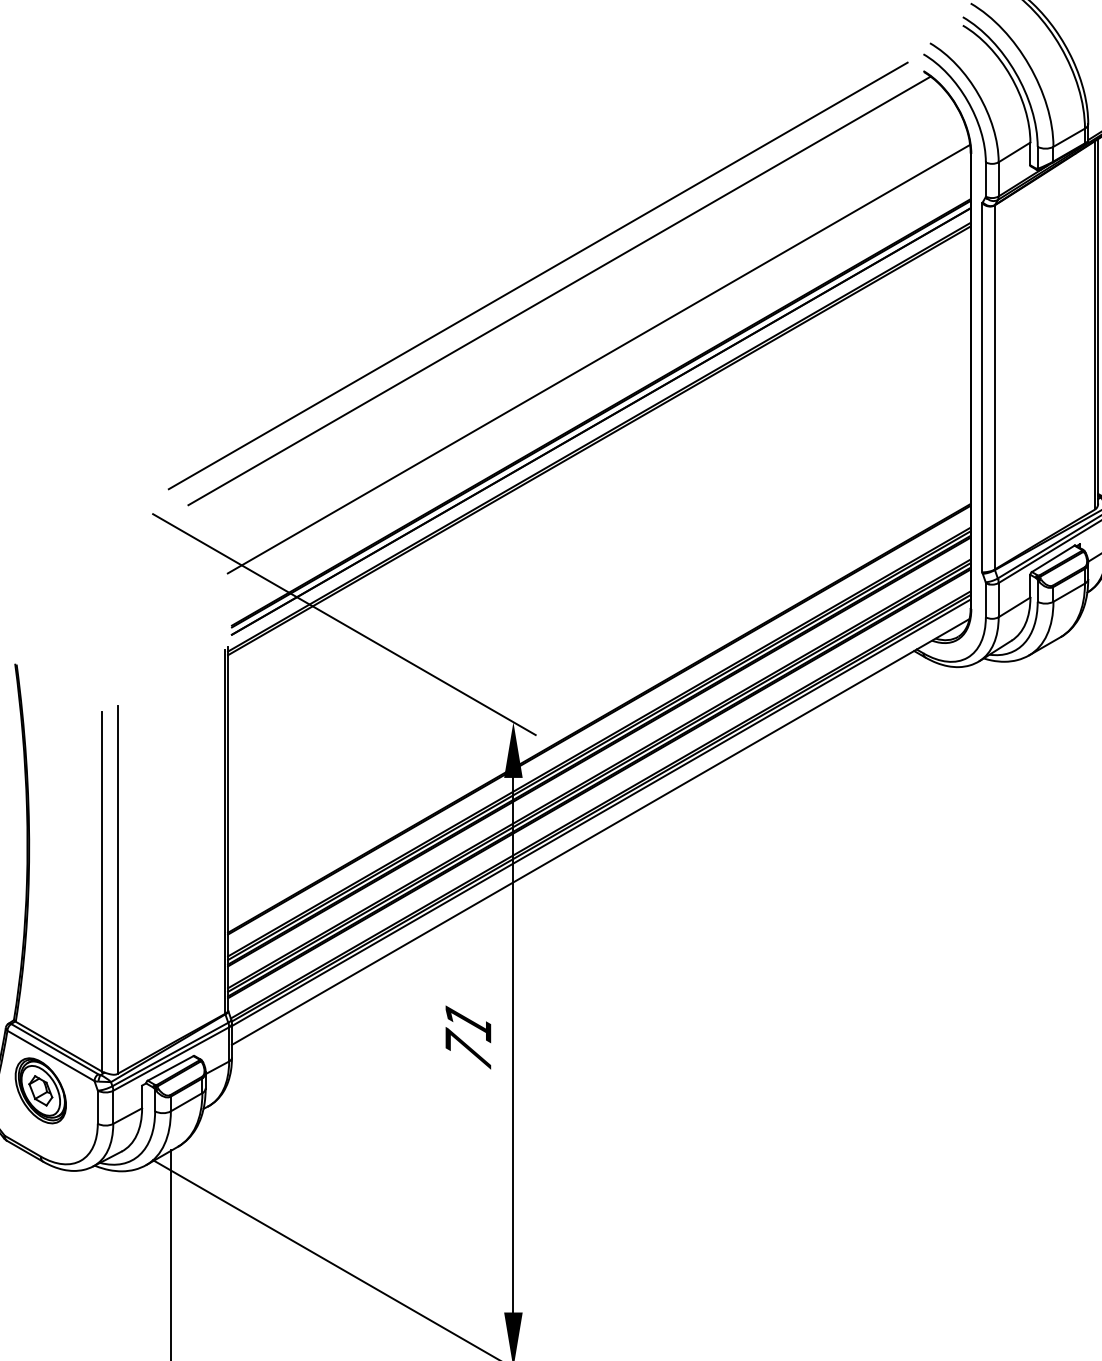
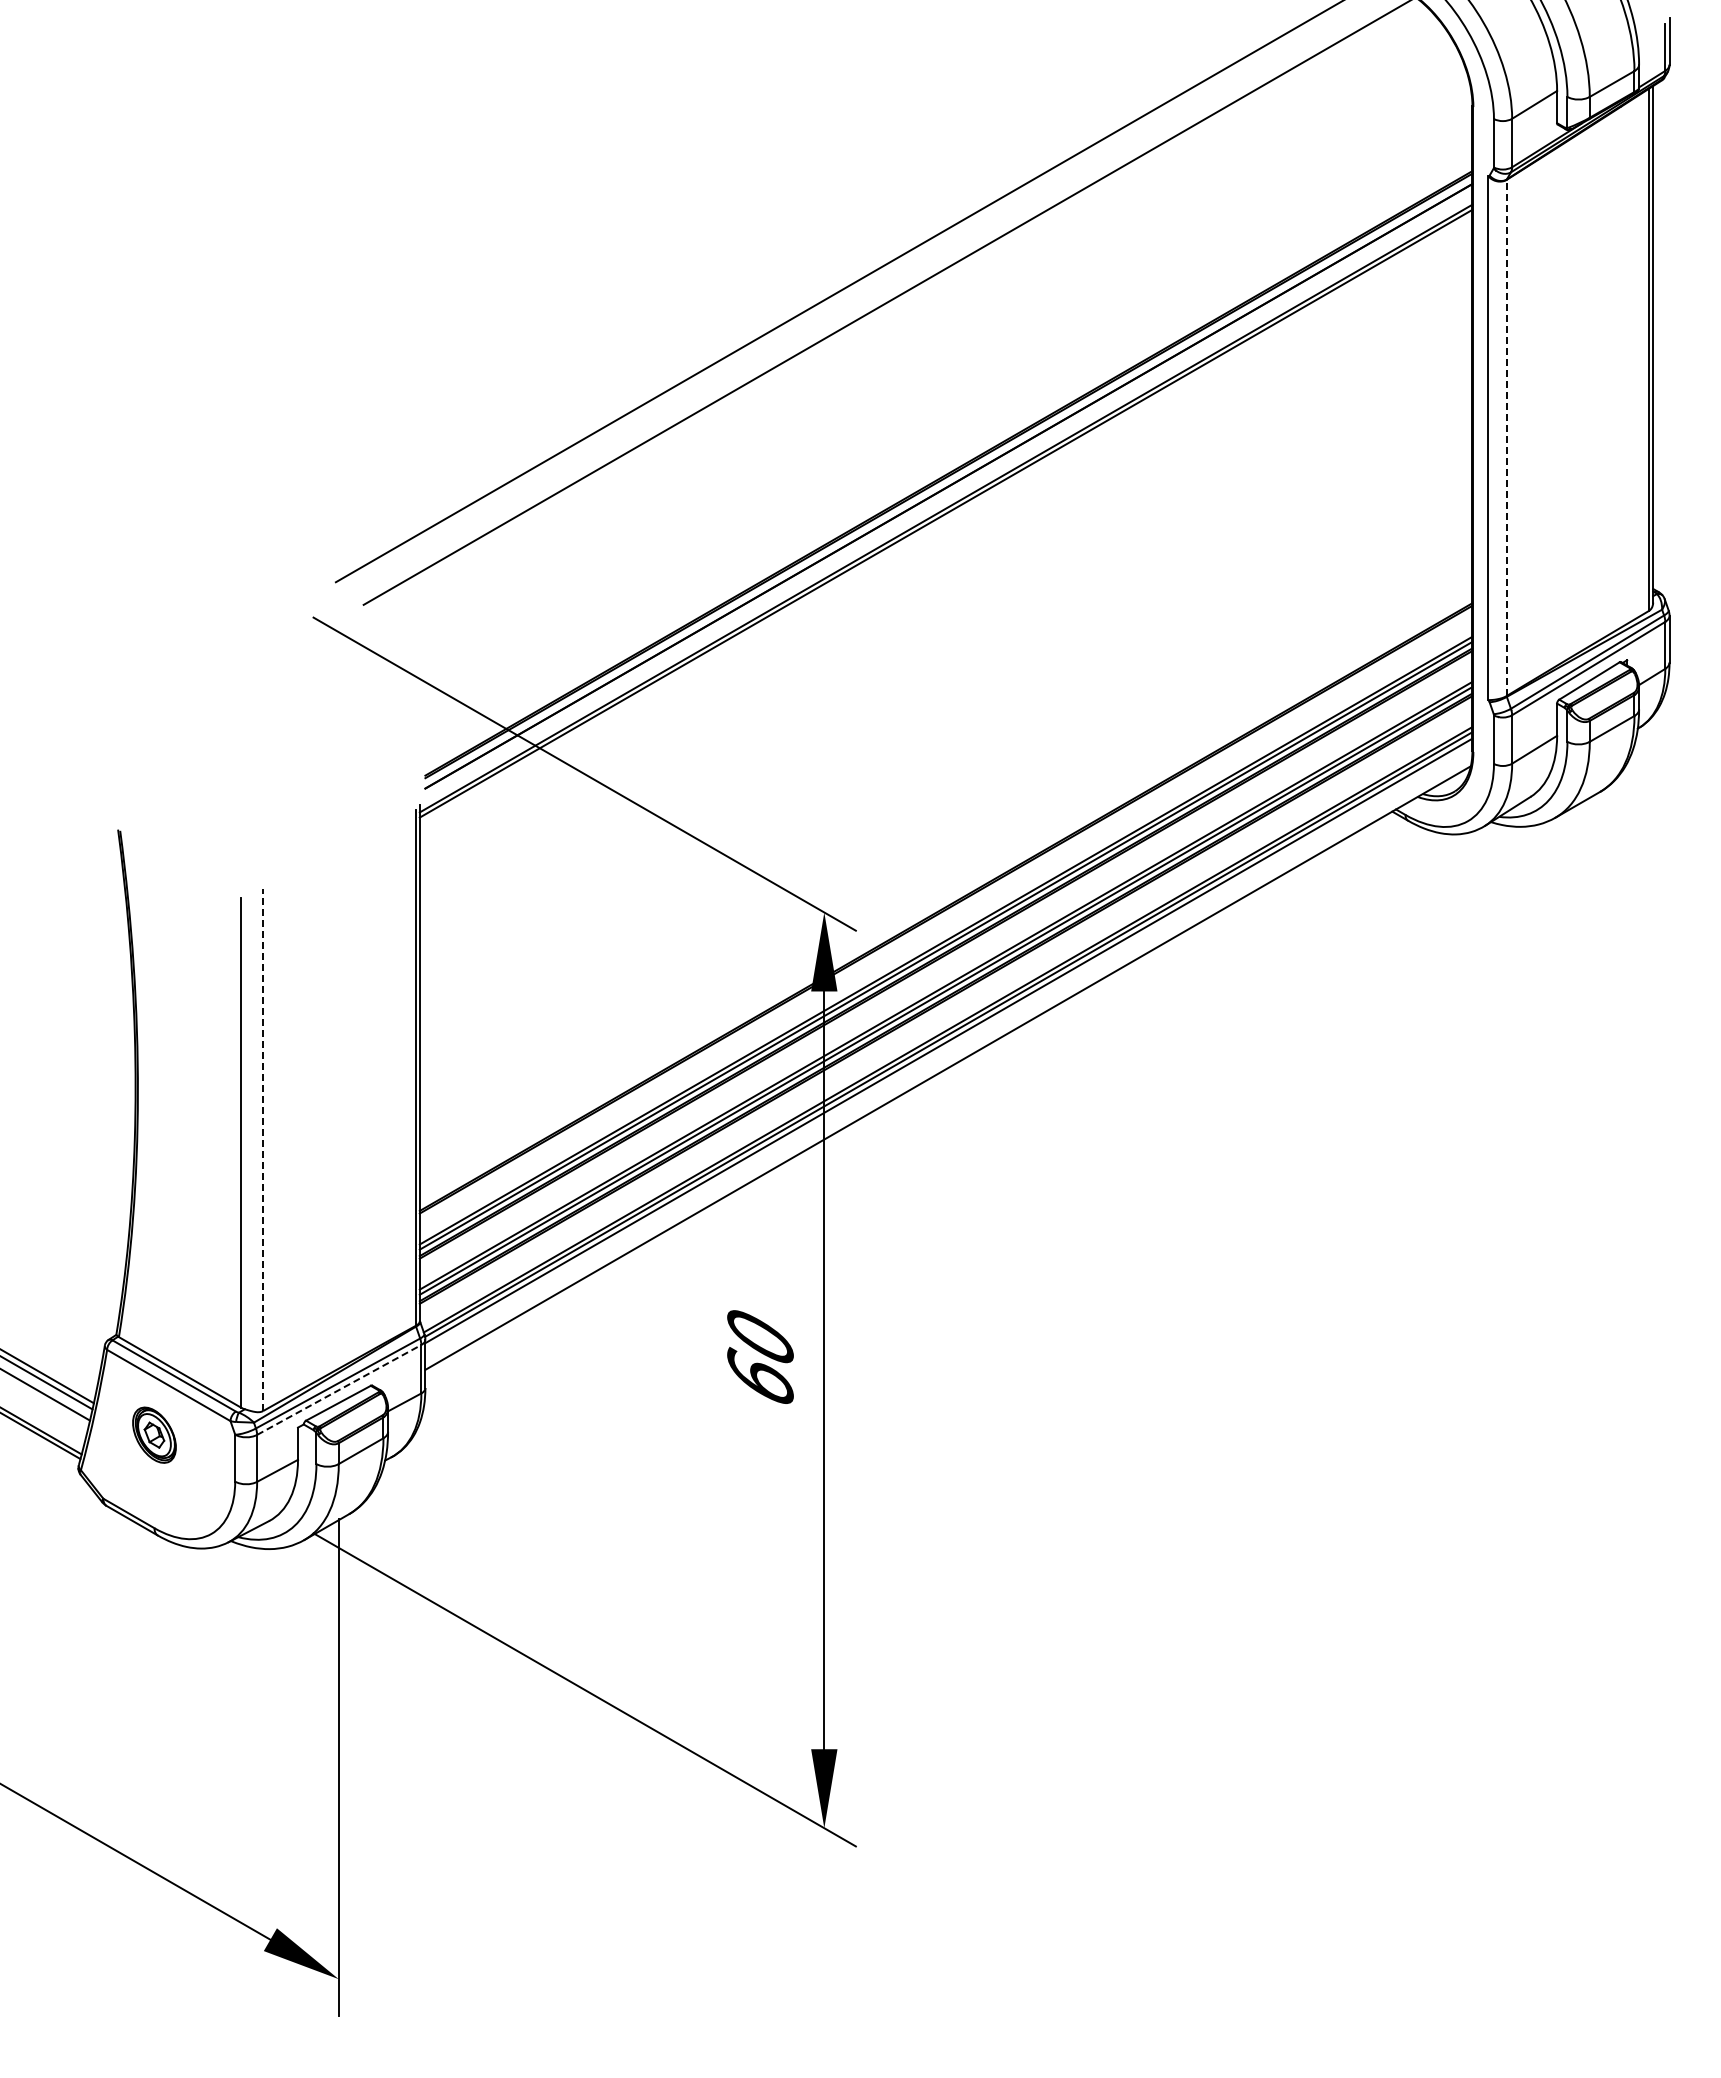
line: (598, 358) -> (945, 397), removed
line: (994, 387) -> (1506, 437), solid -> dashed
line: (117, 889) -> (263, 1149), solid -> dashed
text: (468, 1036) -> (760, 1357), 71 -> 60
line: (171, 1058) -> (339, 1389), solid -> dashed
part: (40, 1091) -> (154, 1435), size x0.6

